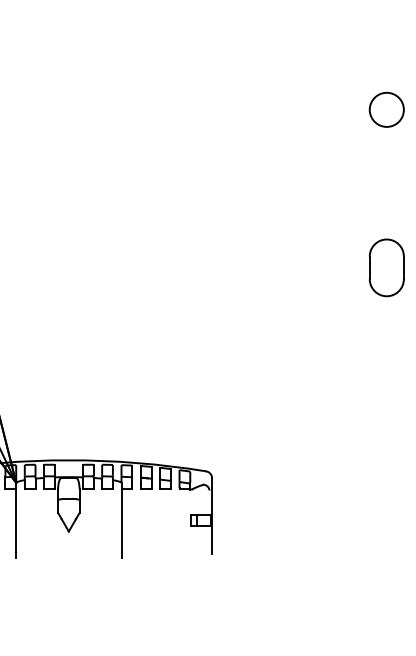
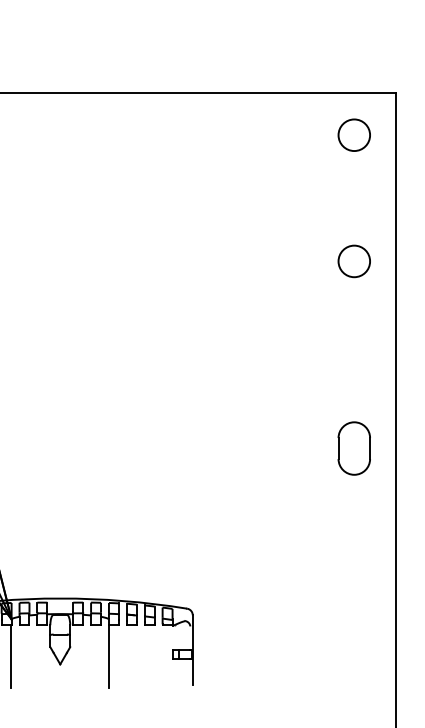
circle: (385, 109) -> (353, 261), moved
part: (385, 267) -> (353, 448), moved

